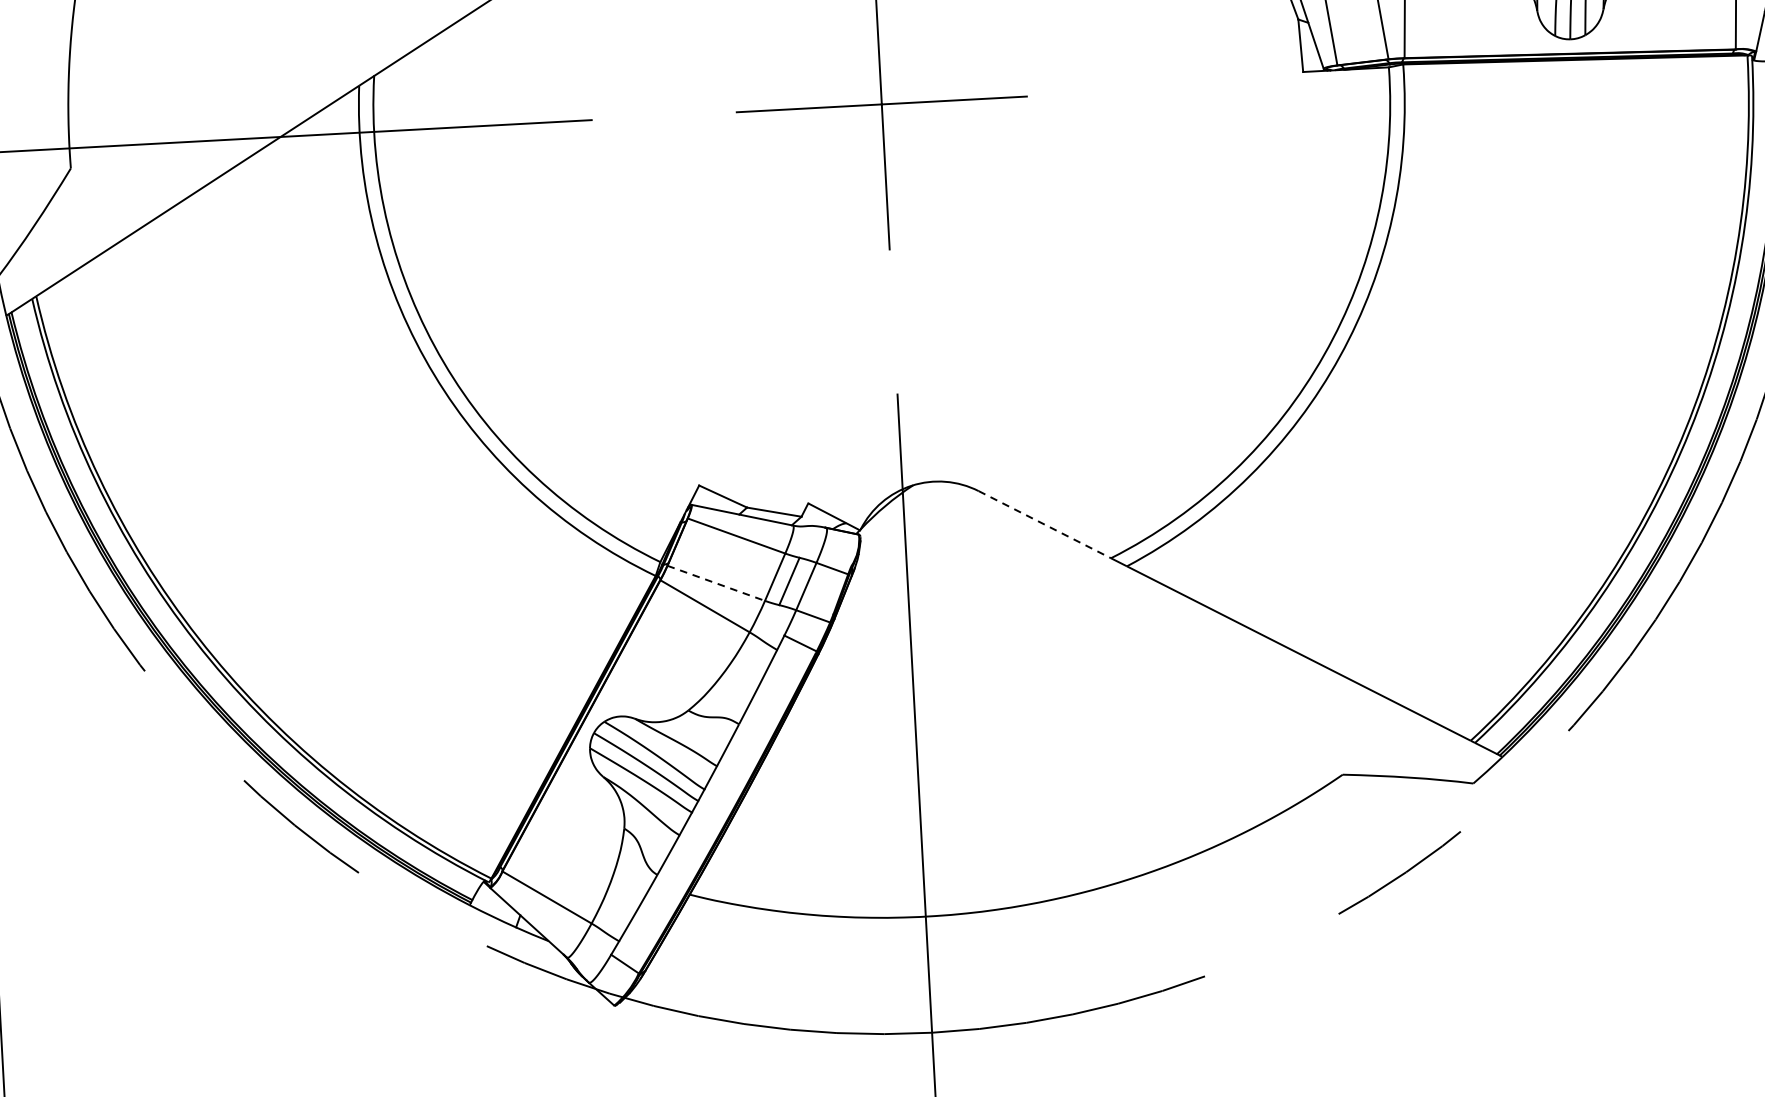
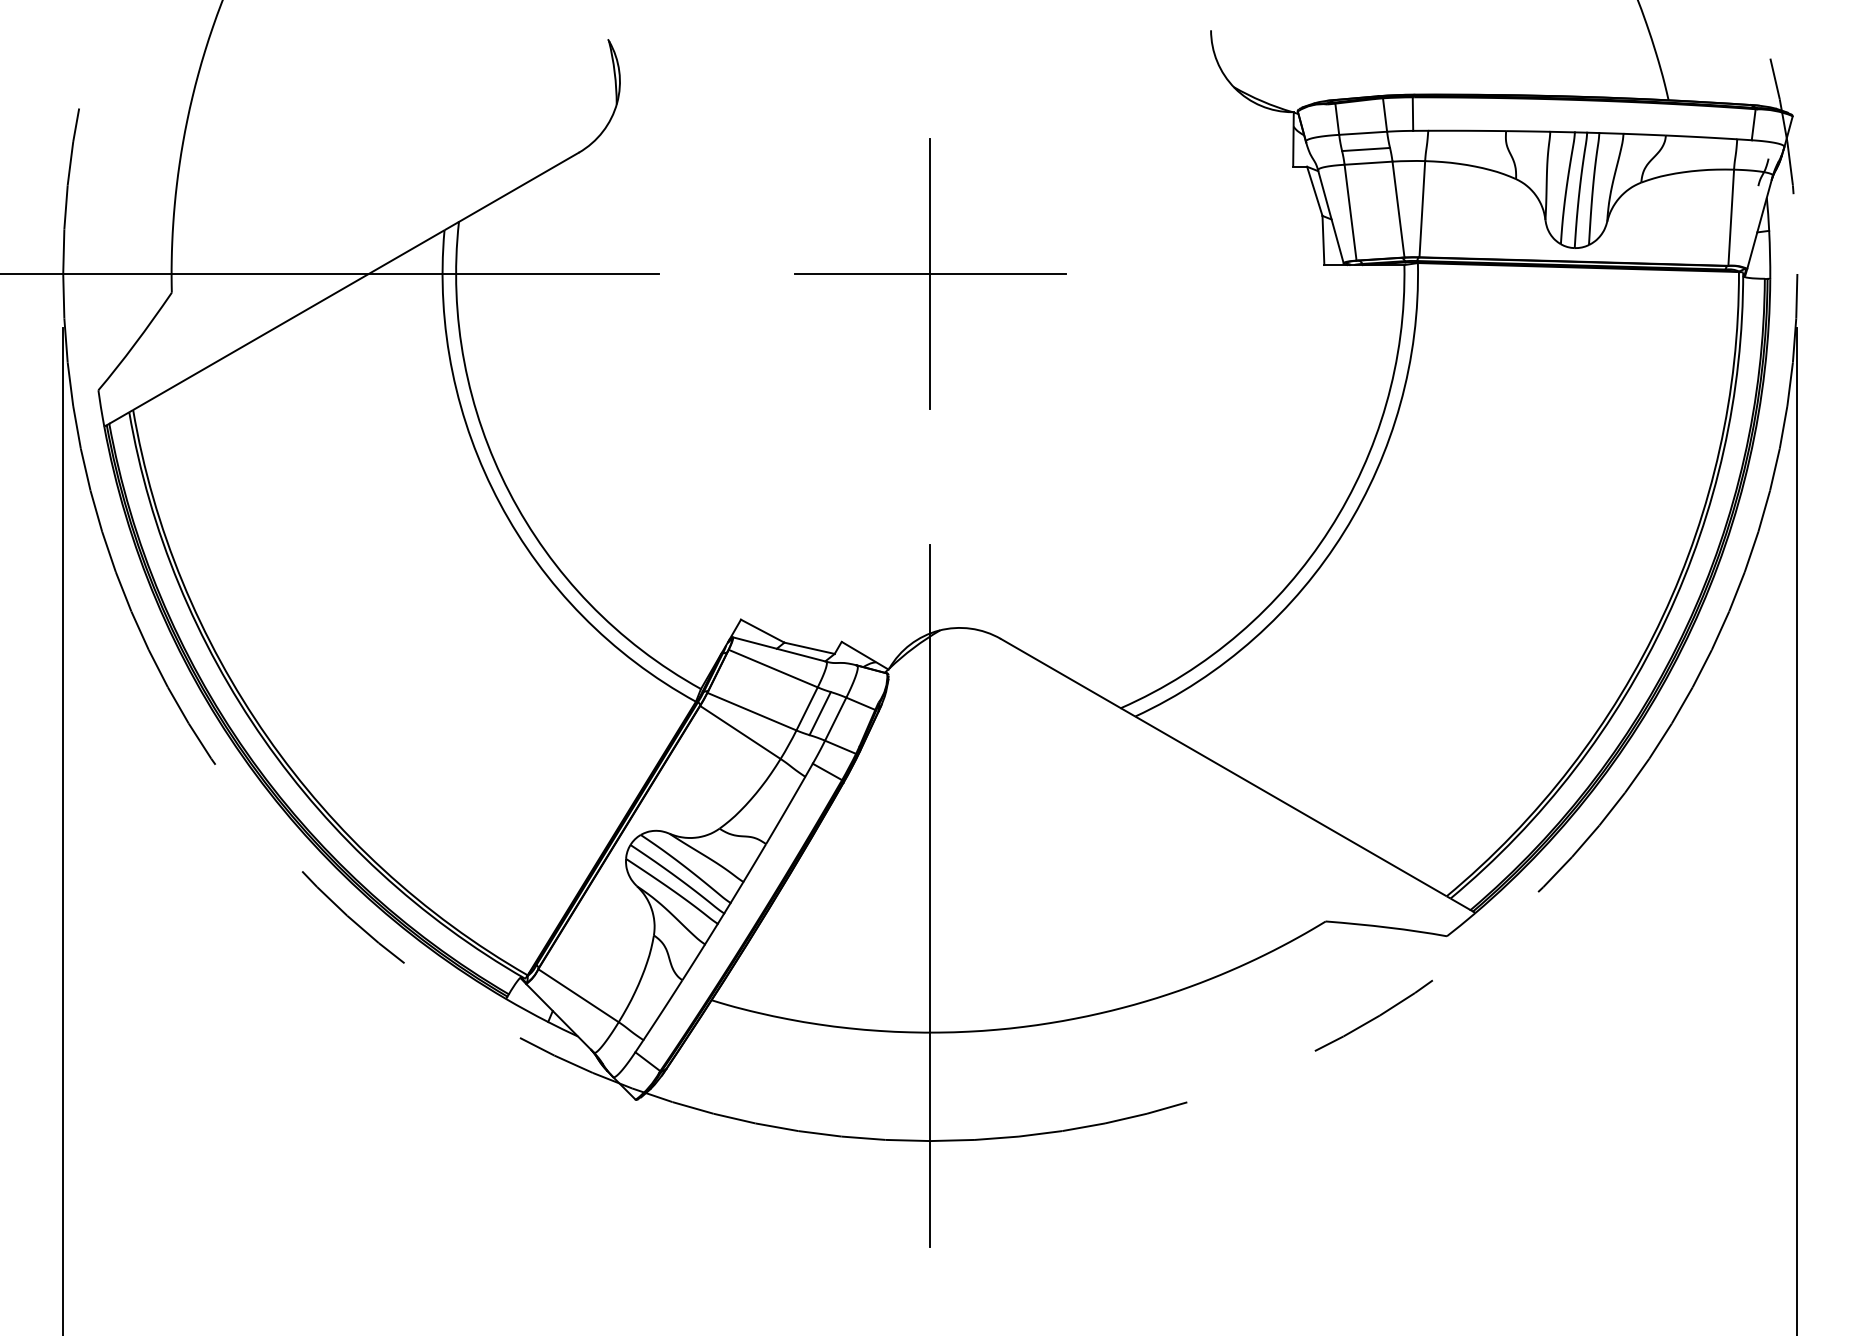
line: (1045, 524) -> (1061, 673), dashed -> solid
line: (716, 583) -> (752, 711), dashed -> solid

